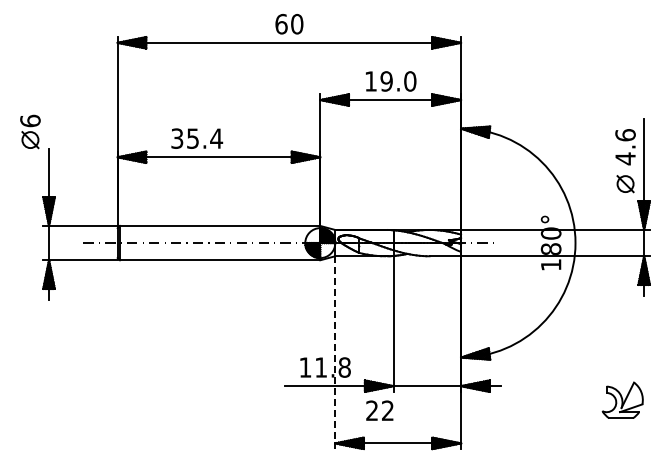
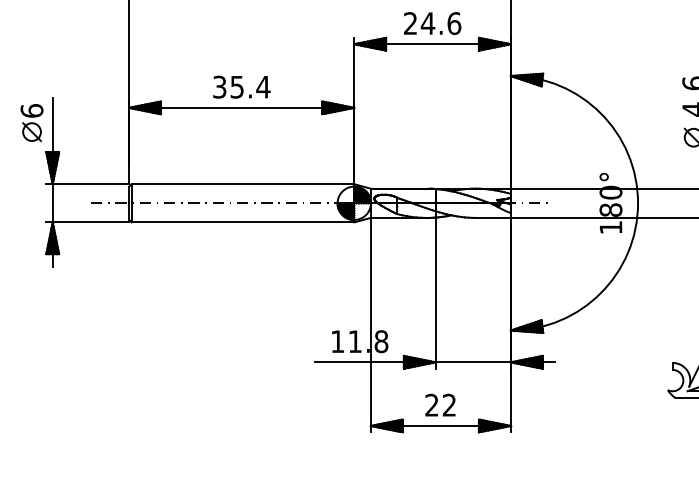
text: (390, 81) -> (432, 23), 19.0 -> 24.6
part: (30, 131) -> (32, 122), moved
text: (197, 138) -> (242, 86), moved
line: (335, 353) -> (371, 326), dashed -> solid
text: (379, 410) -> (440, 404), moved

